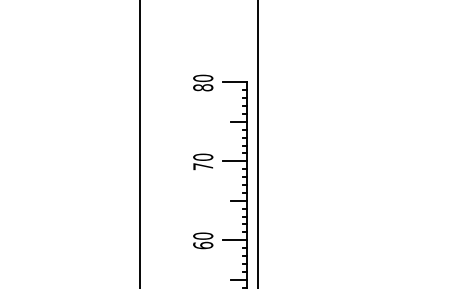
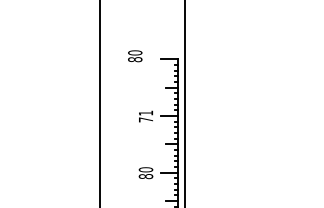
text: (203, 82) -> (135, 55), moved
text: (203, 156) -> (146, 112), 70 -> 71
text: (203, 245) -> (146, 176), 60 -> 80

